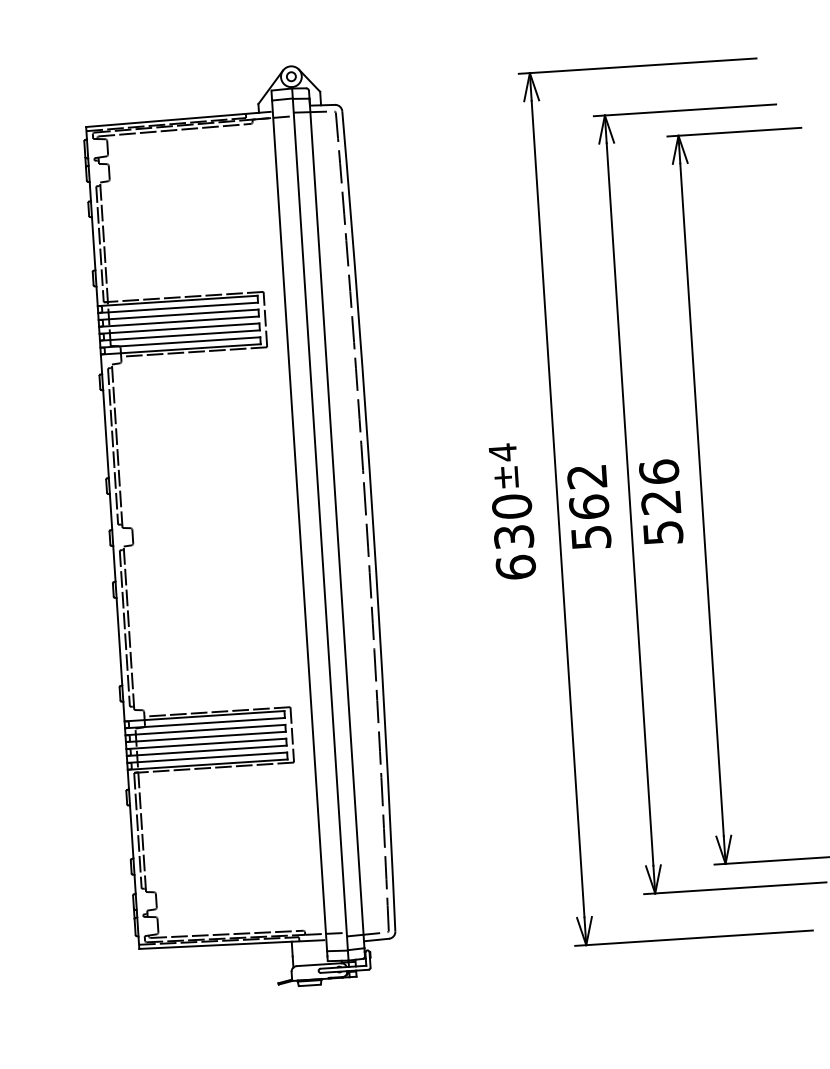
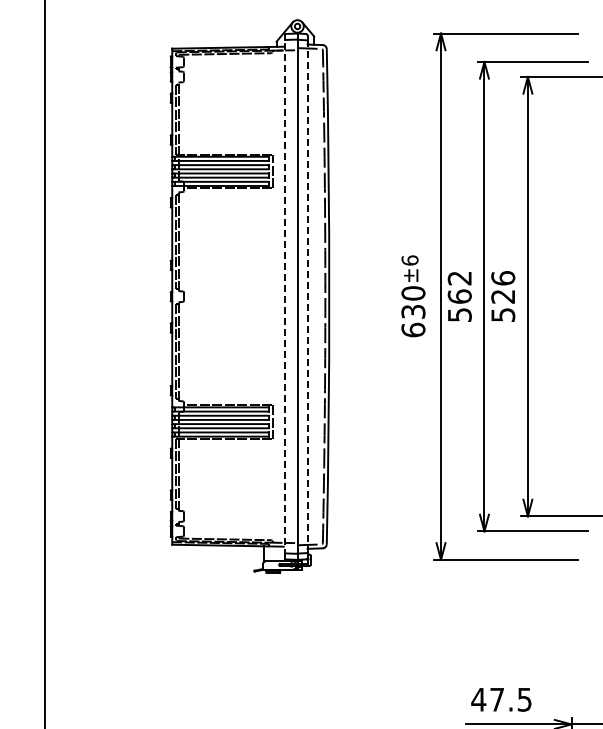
text: (501, 452) -> (409, 260), ±4 -> ±6
line: (300, 522) -> (285, 294), solid -> dashed
line: (336, 524) -> (307, 297), solid -> dashed

